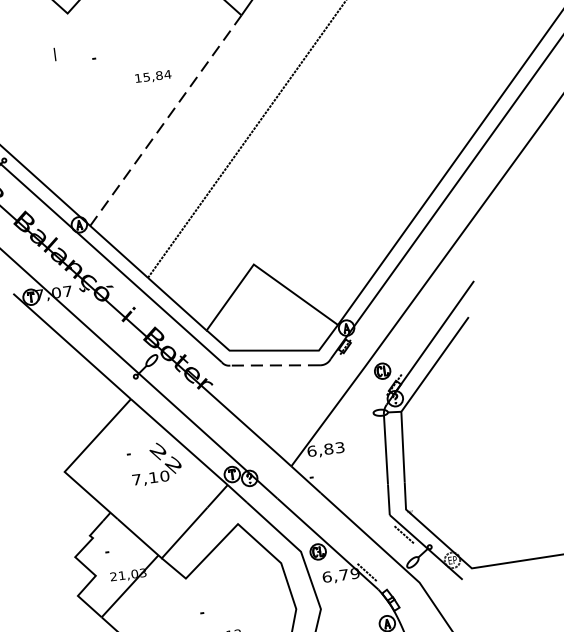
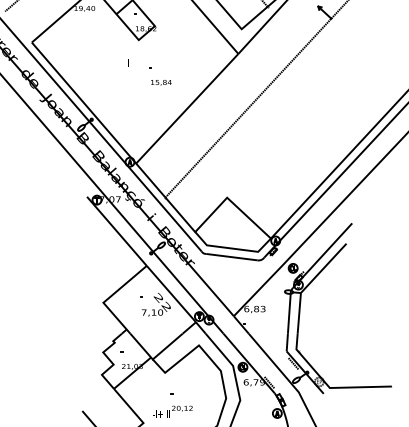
text: (153, 76) -> (161, 82), moved
line: (166, 120) -> (187, 108), dashed -> solid
line: (274, 366) -> (231, 257), dashed -> solid

